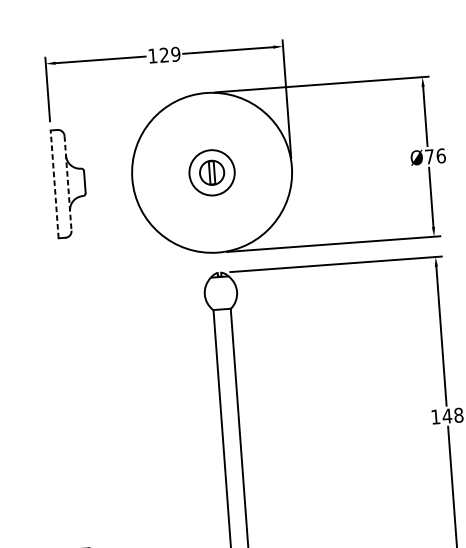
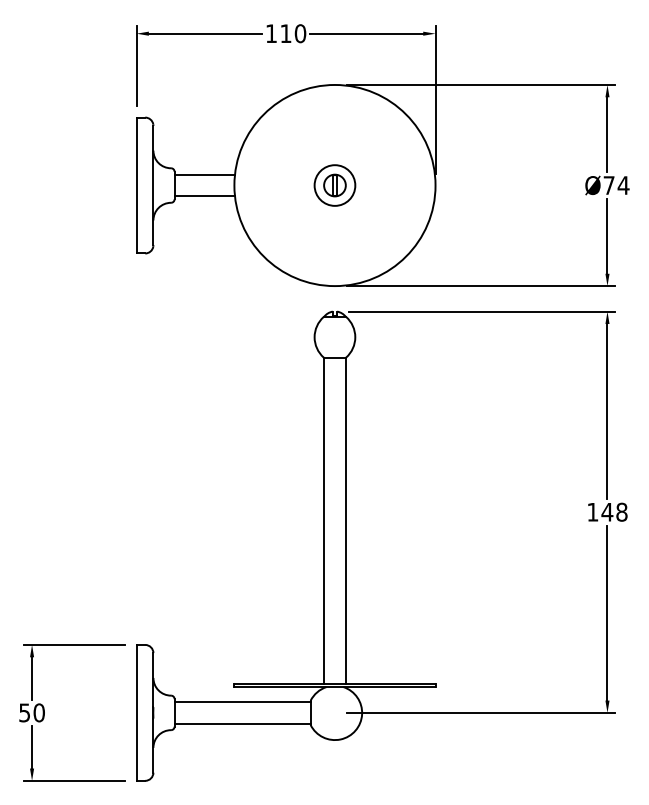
text: (170, 54) -> (293, 33), 129 -> 110
text: (441, 155) -> (623, 185), Ø76 -> Ø74
line: (107, 171) -> (204, 174), added
part: (211, 172) -> (334, 185), size x0.71
line: (68, 183) -> (153, 185), dashed -> solid
line: (54, 184) -> (136, 185), dashed -> solid
line: (109, 189) -> (204, 196), added

